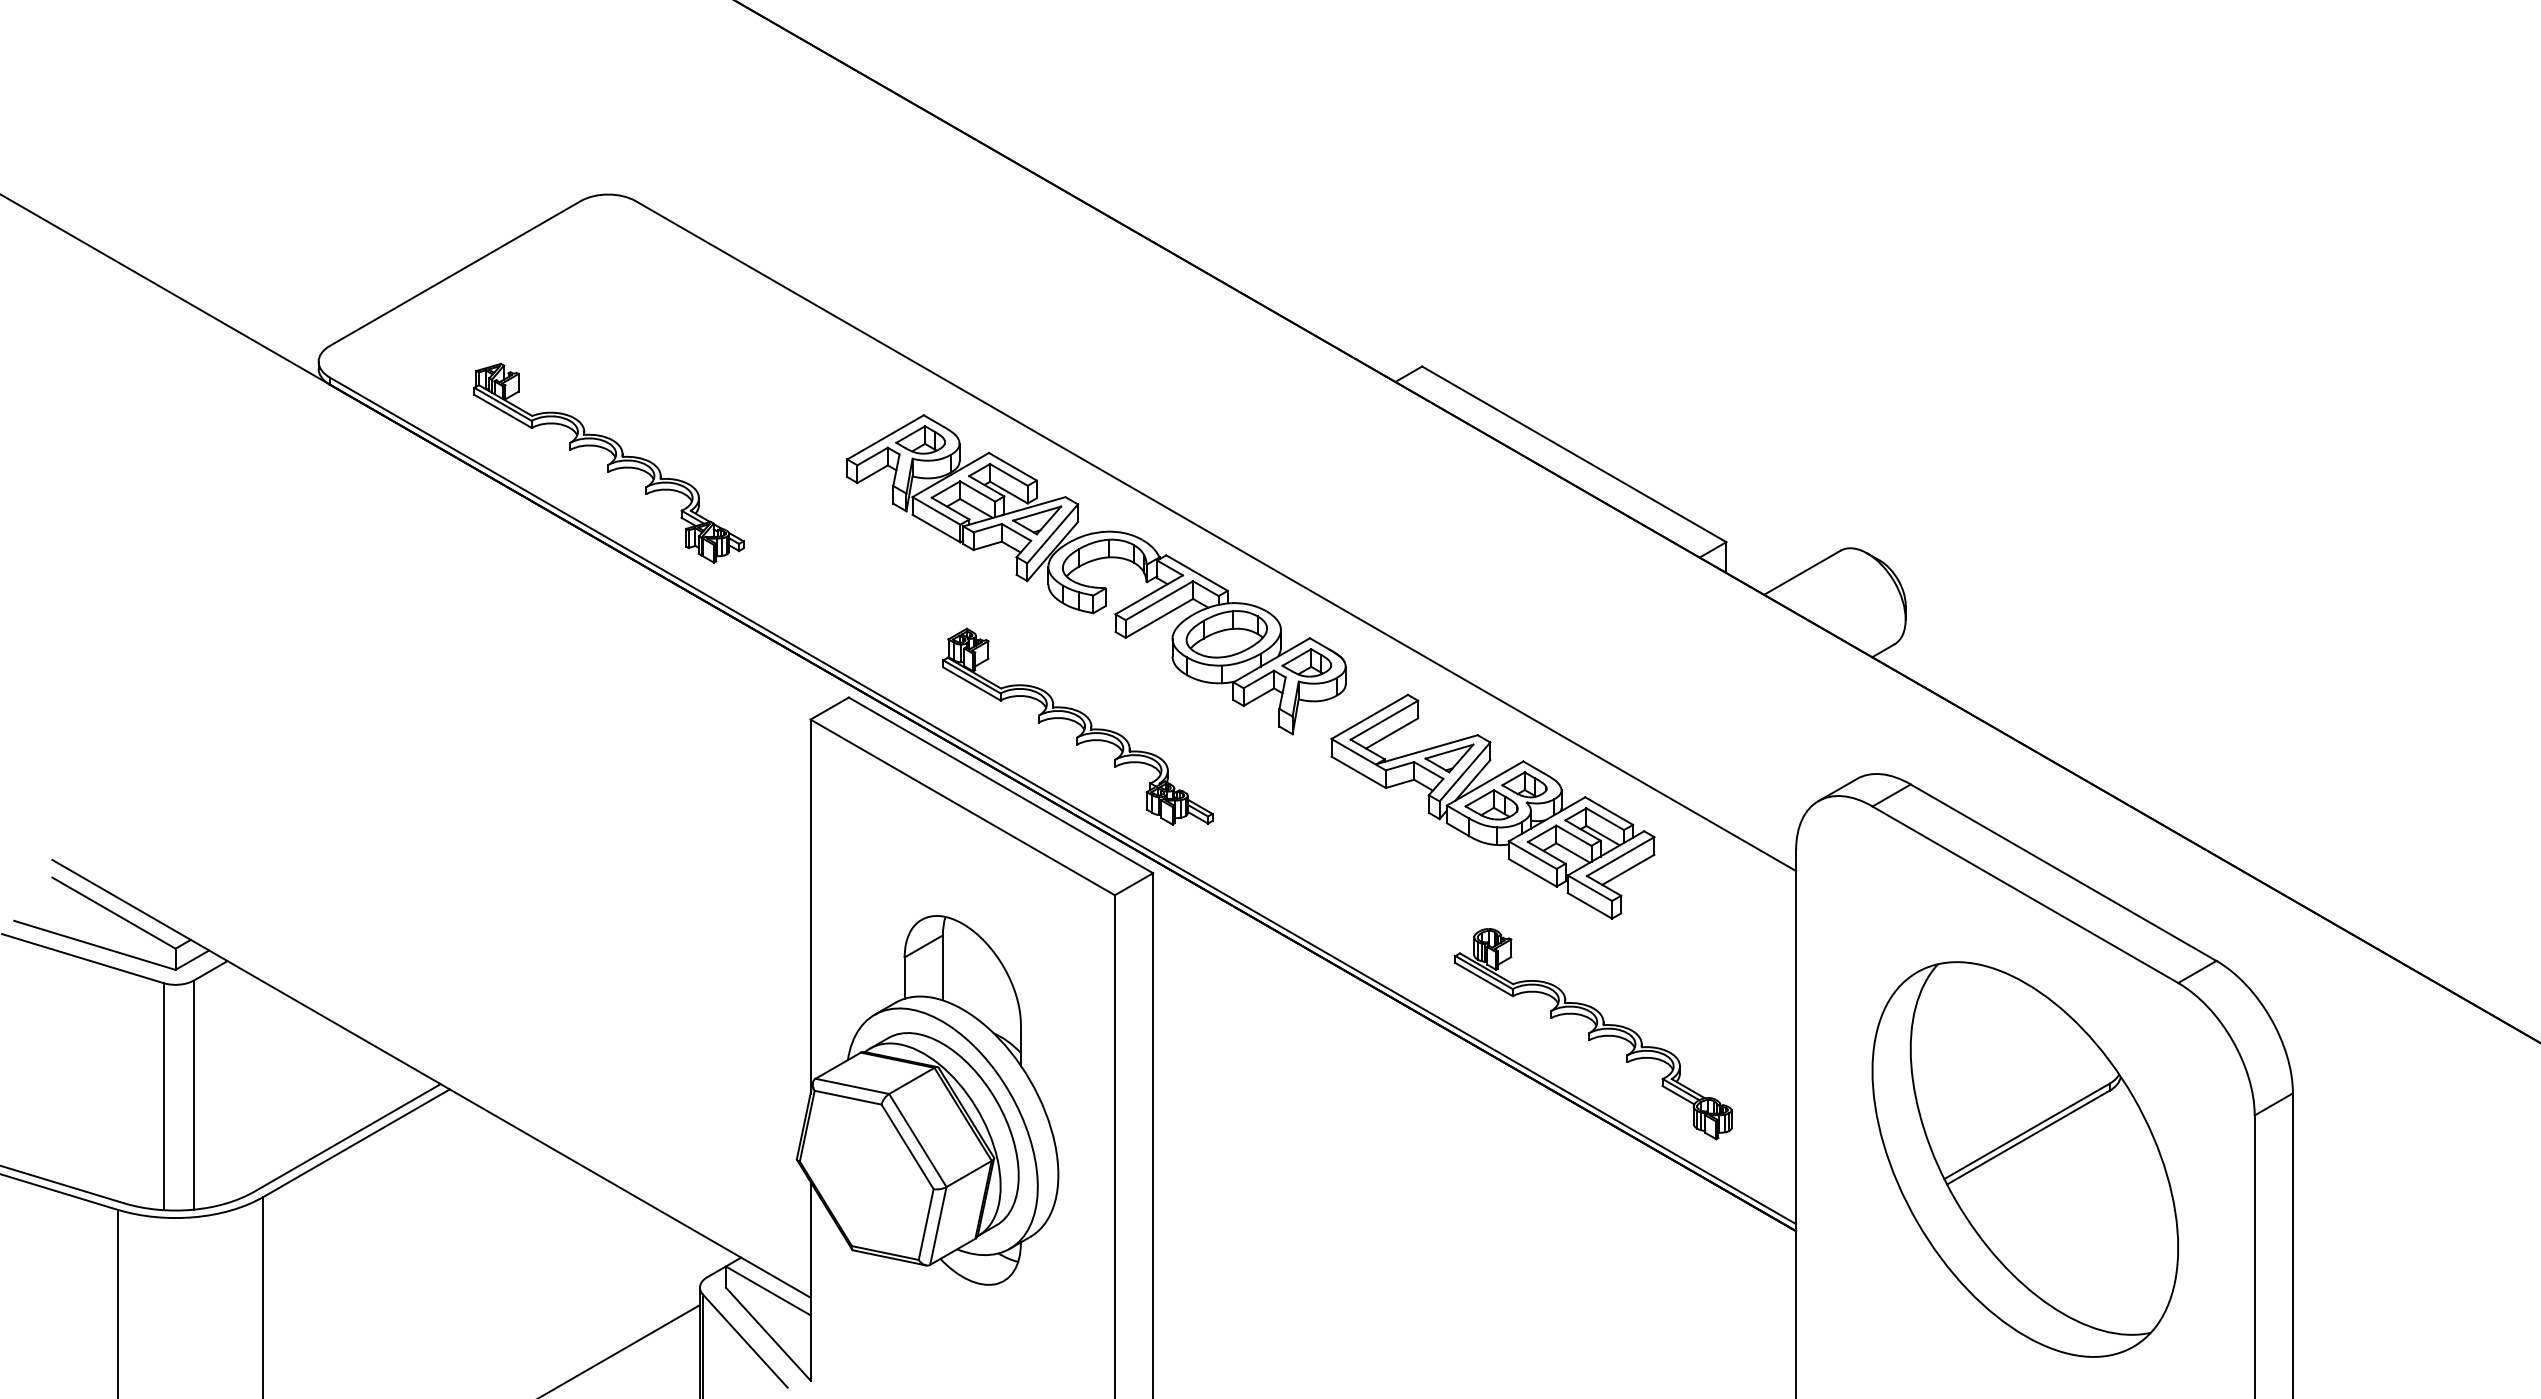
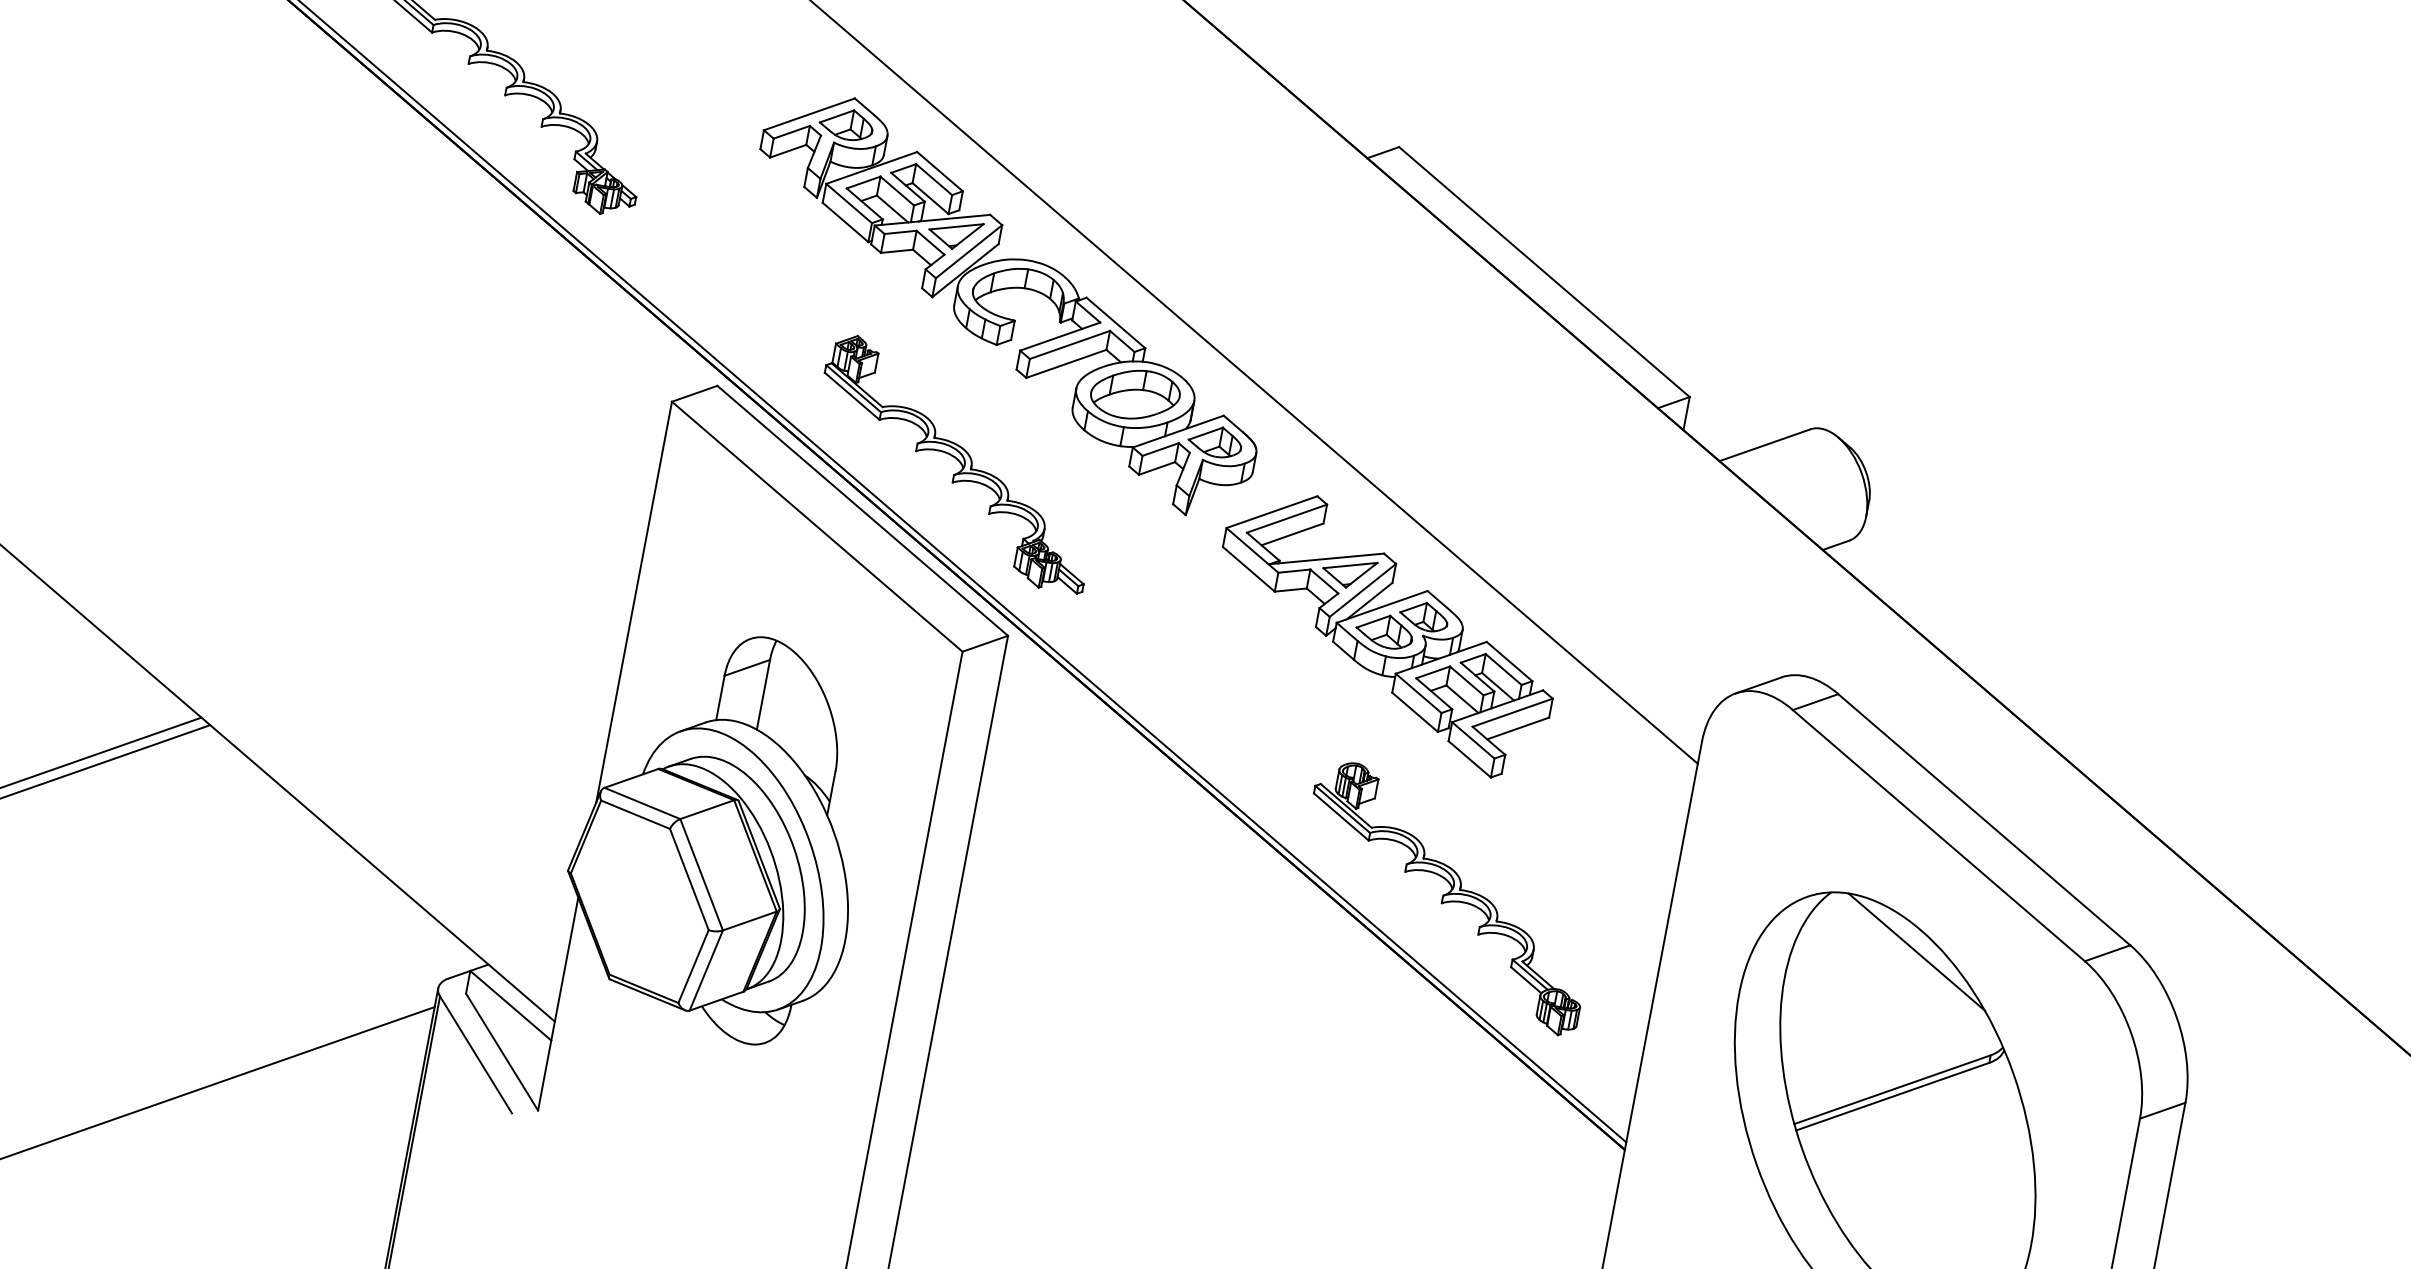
line: (2025, 1003) -> (1916, 952), added

